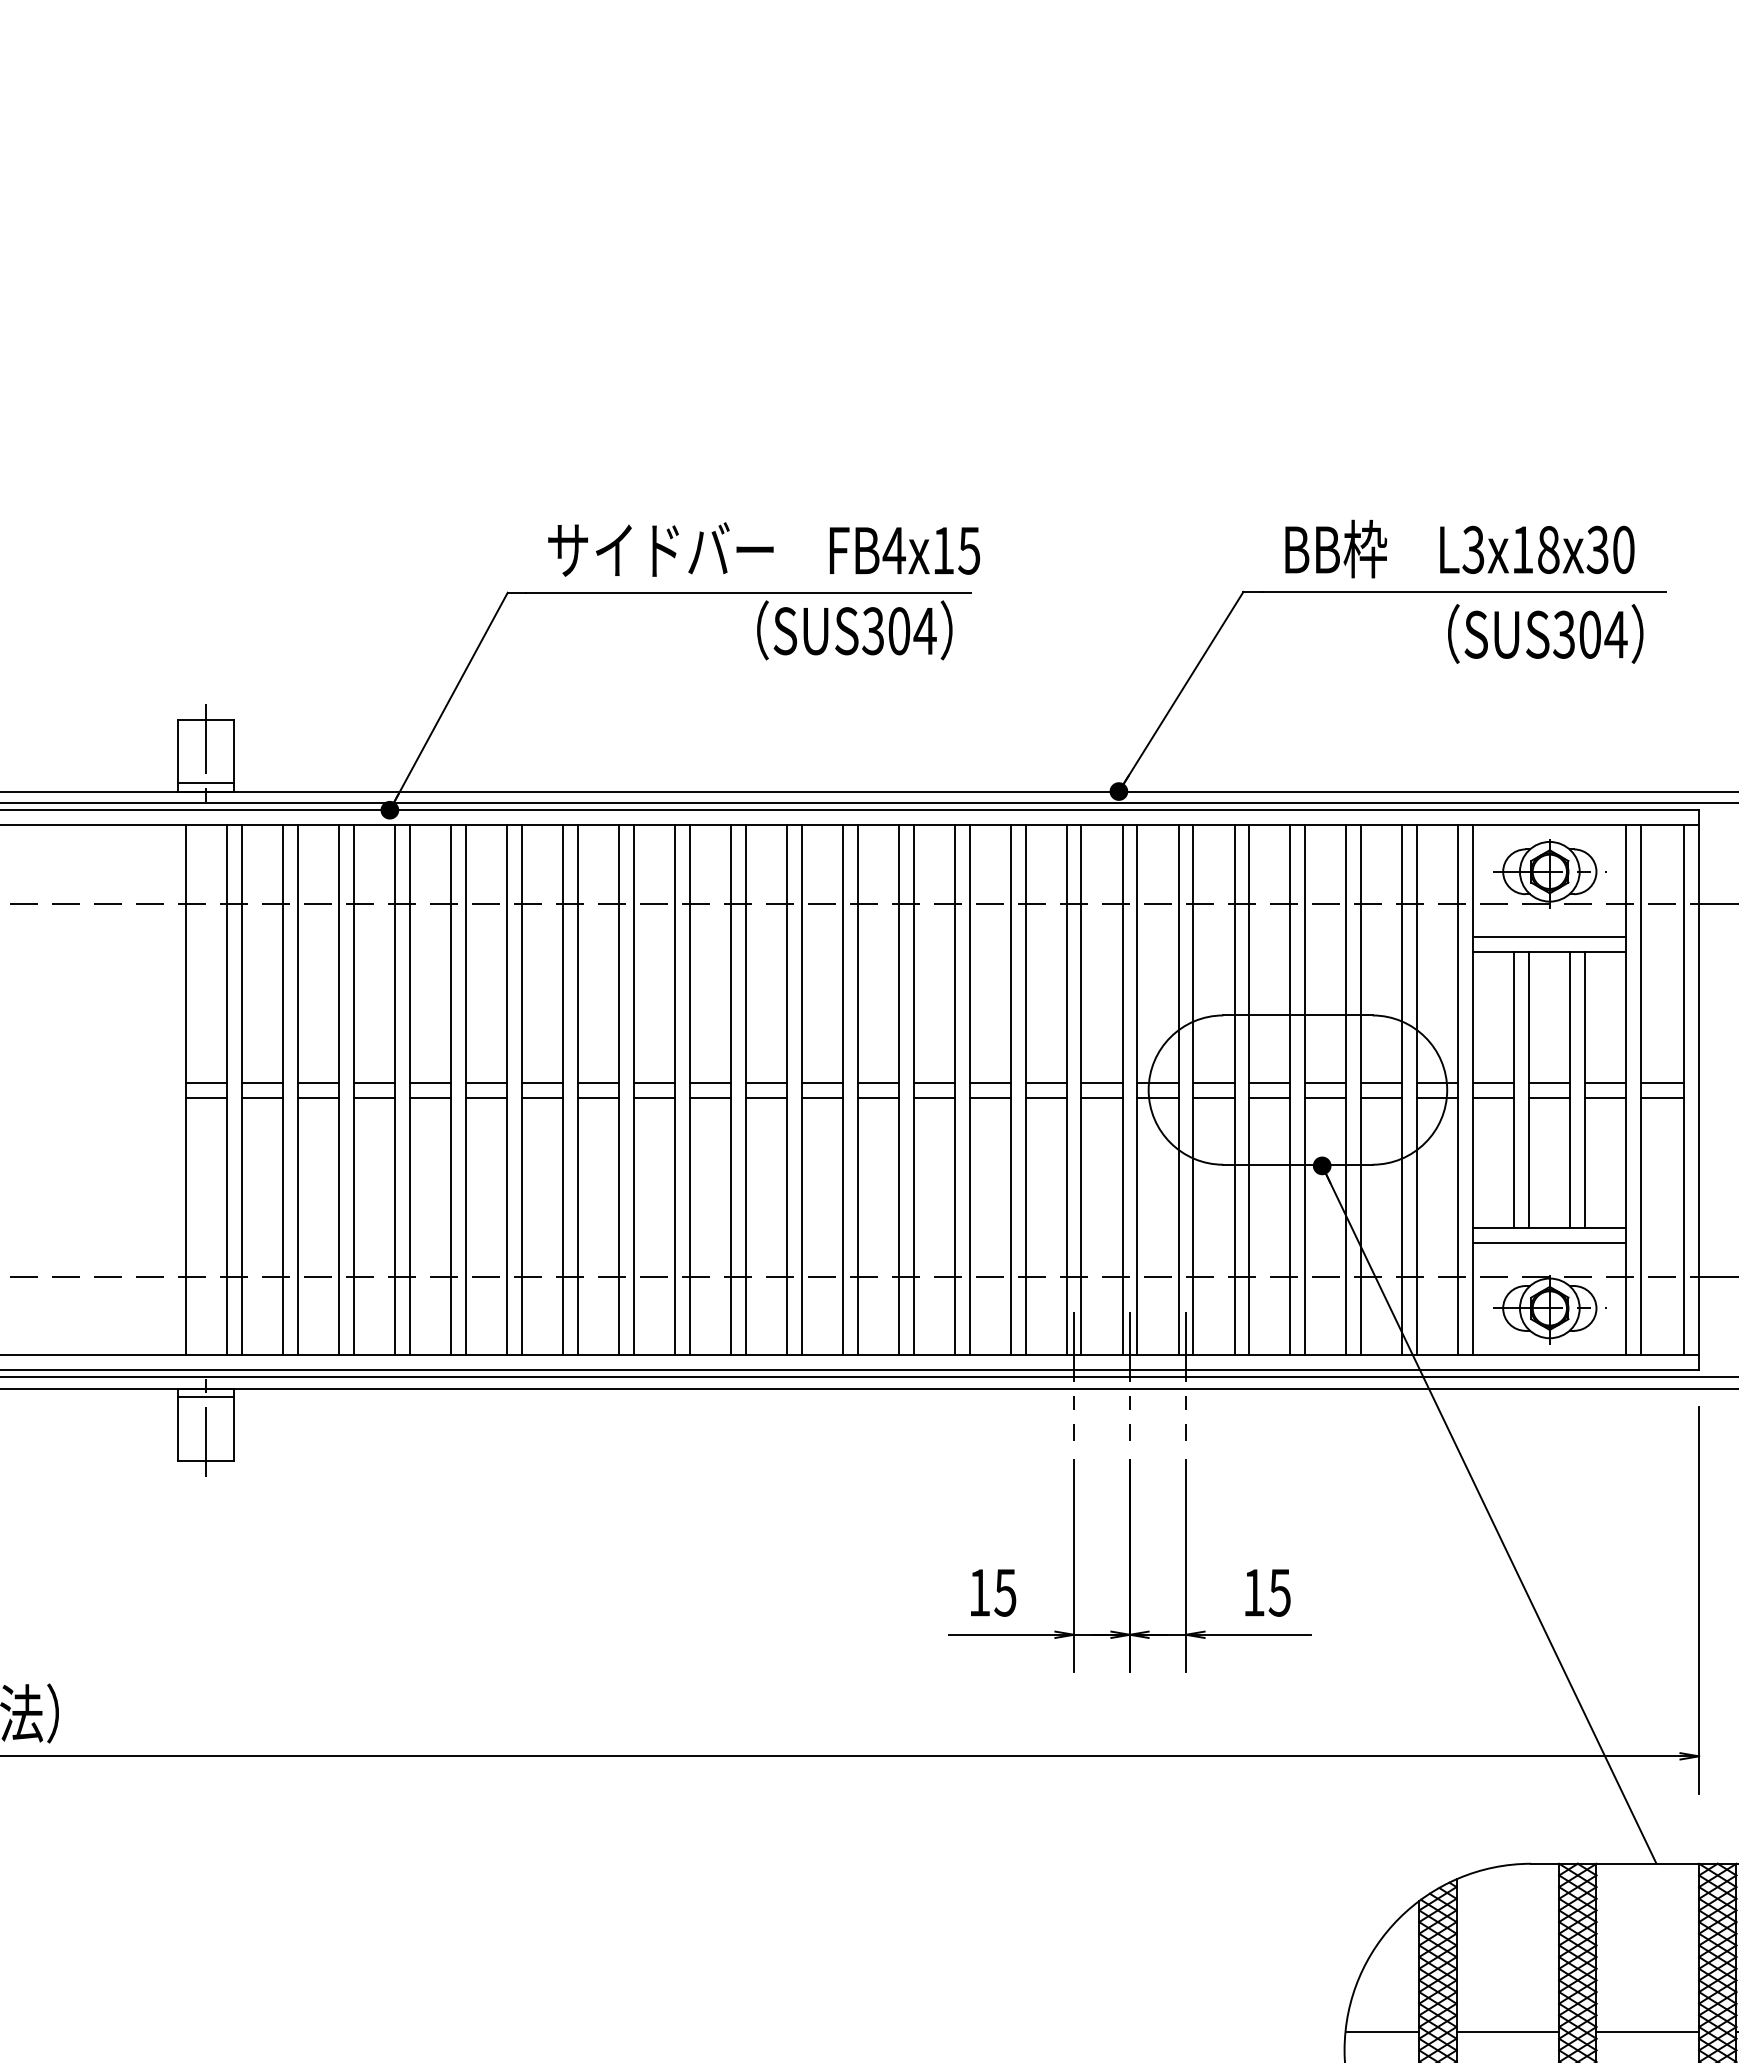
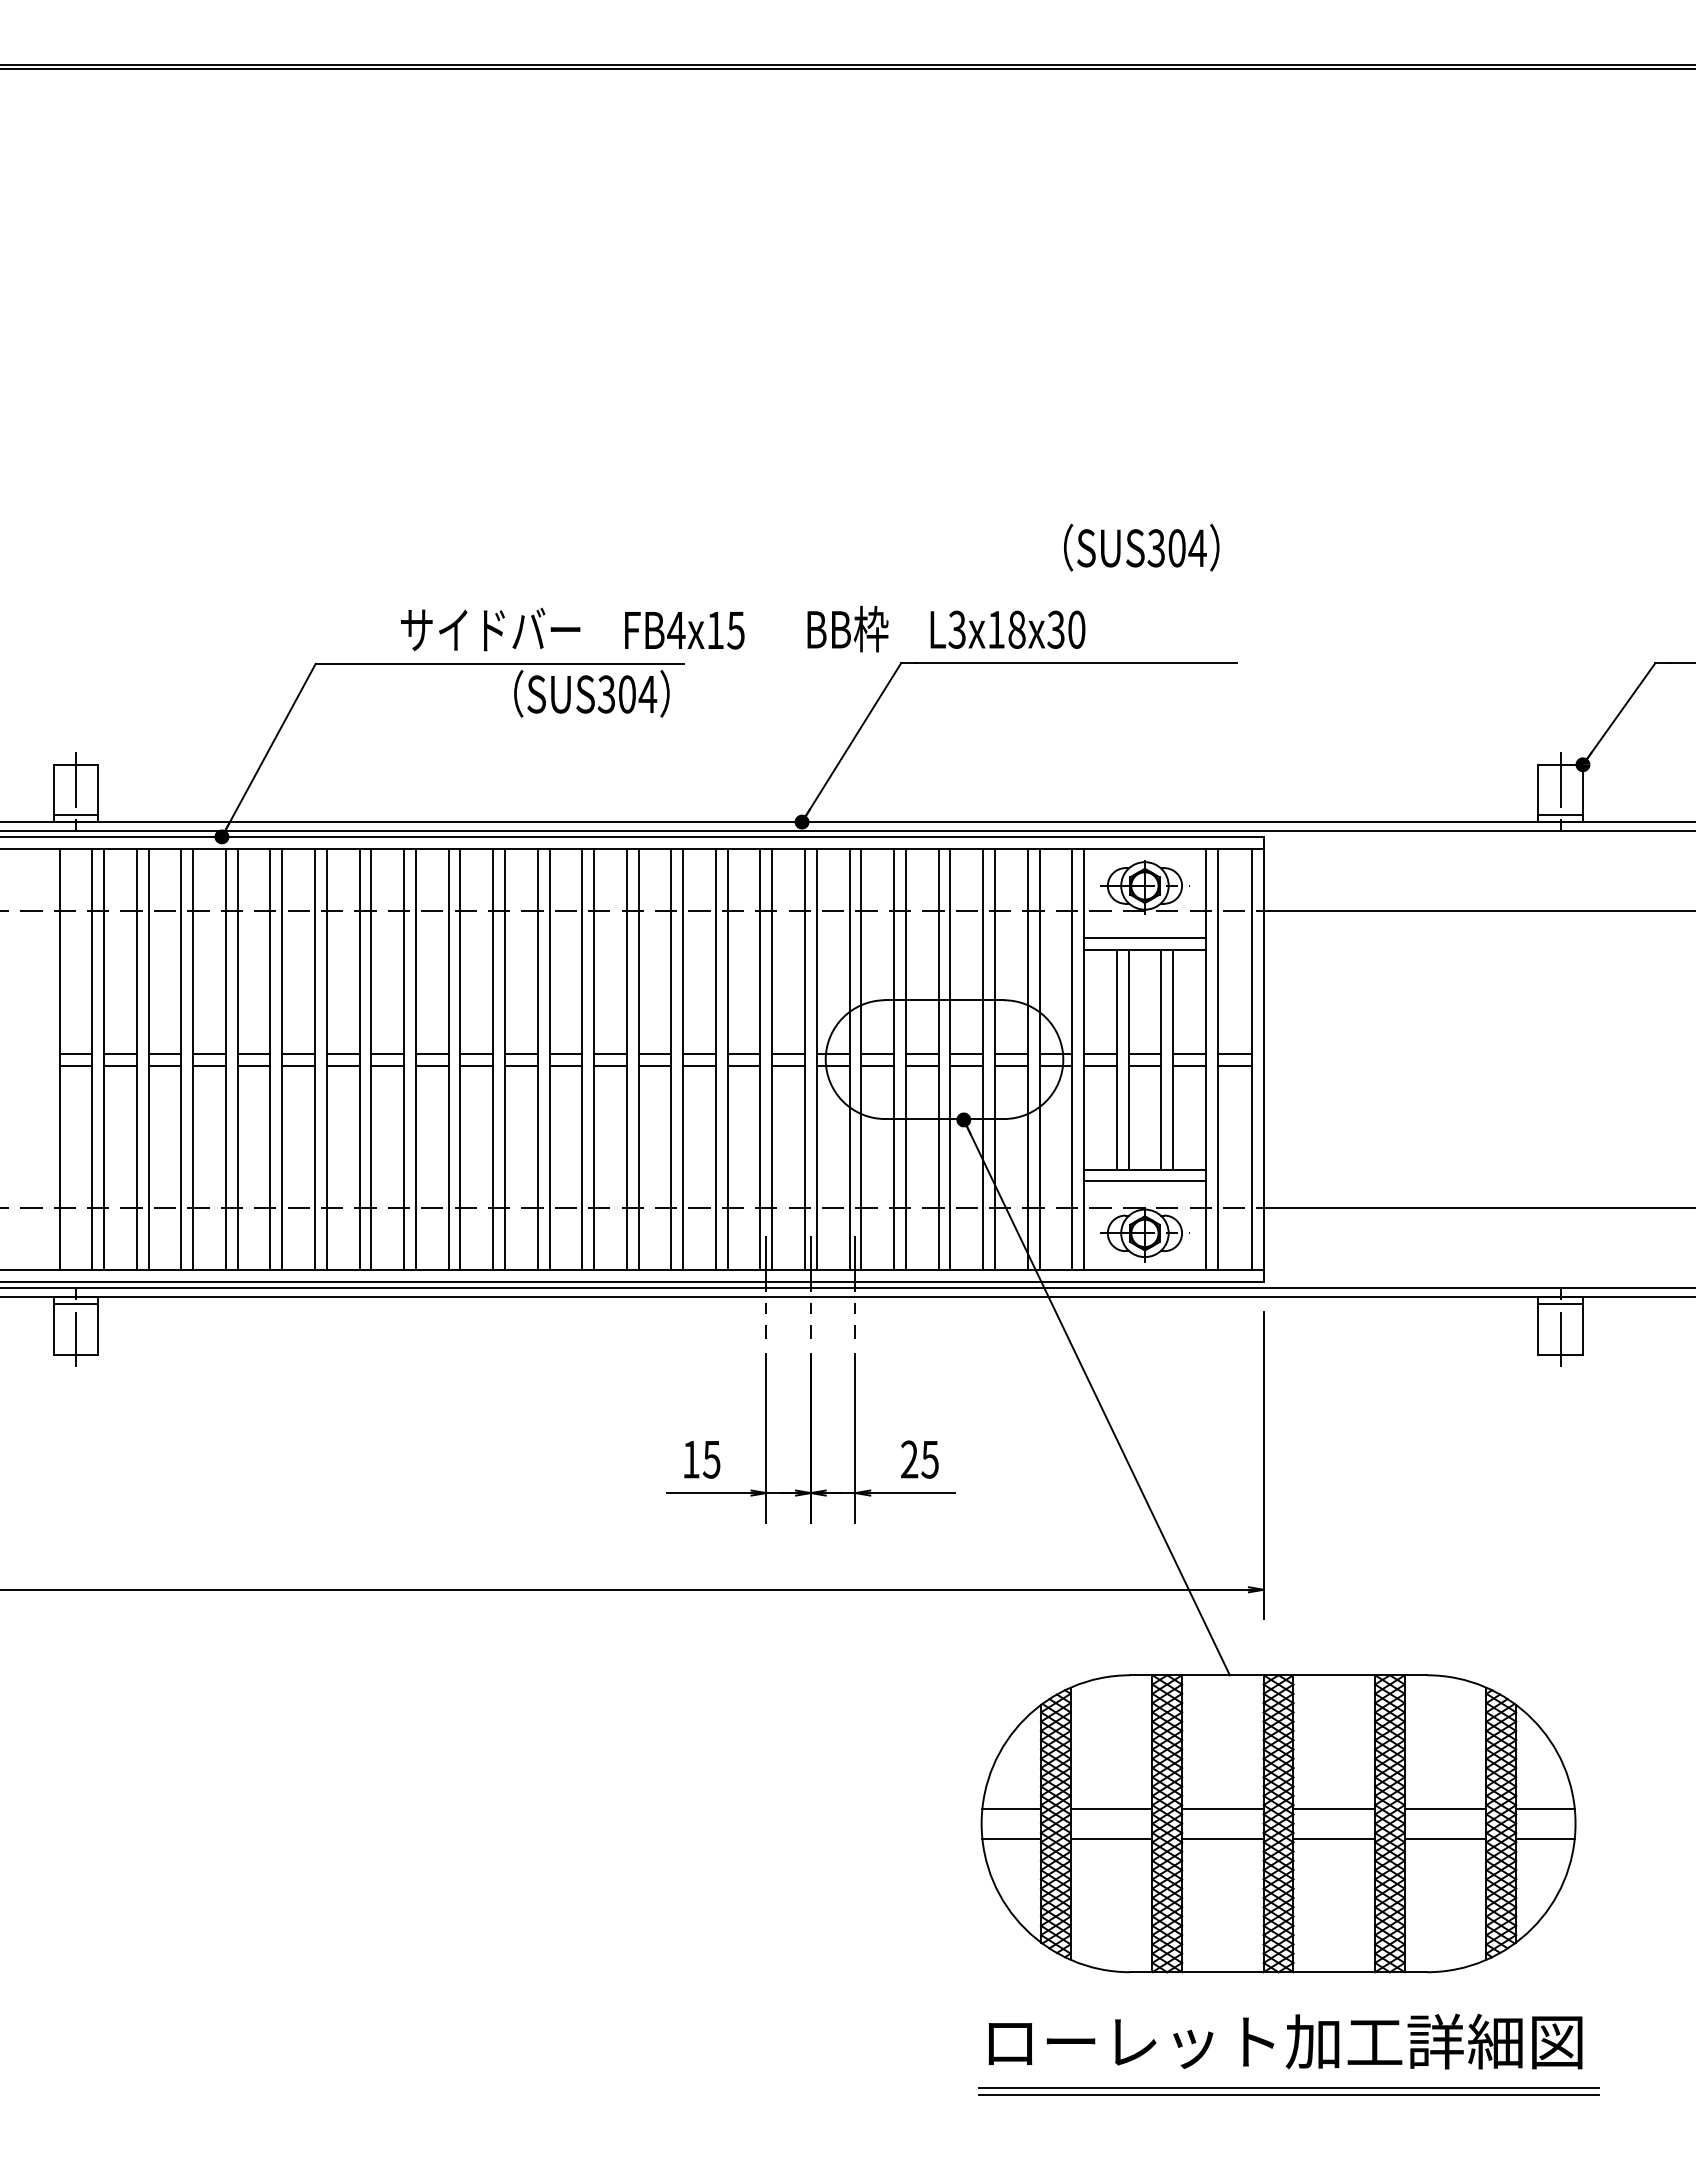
text: (1460, 548) -> (946, 628), moved
text: (763, 549) -> (572, 629), moved
text: (1545, 633) -> (1141, 547), moved
text: (1253, 1592) -> (909, 1459), 15 -> 25

